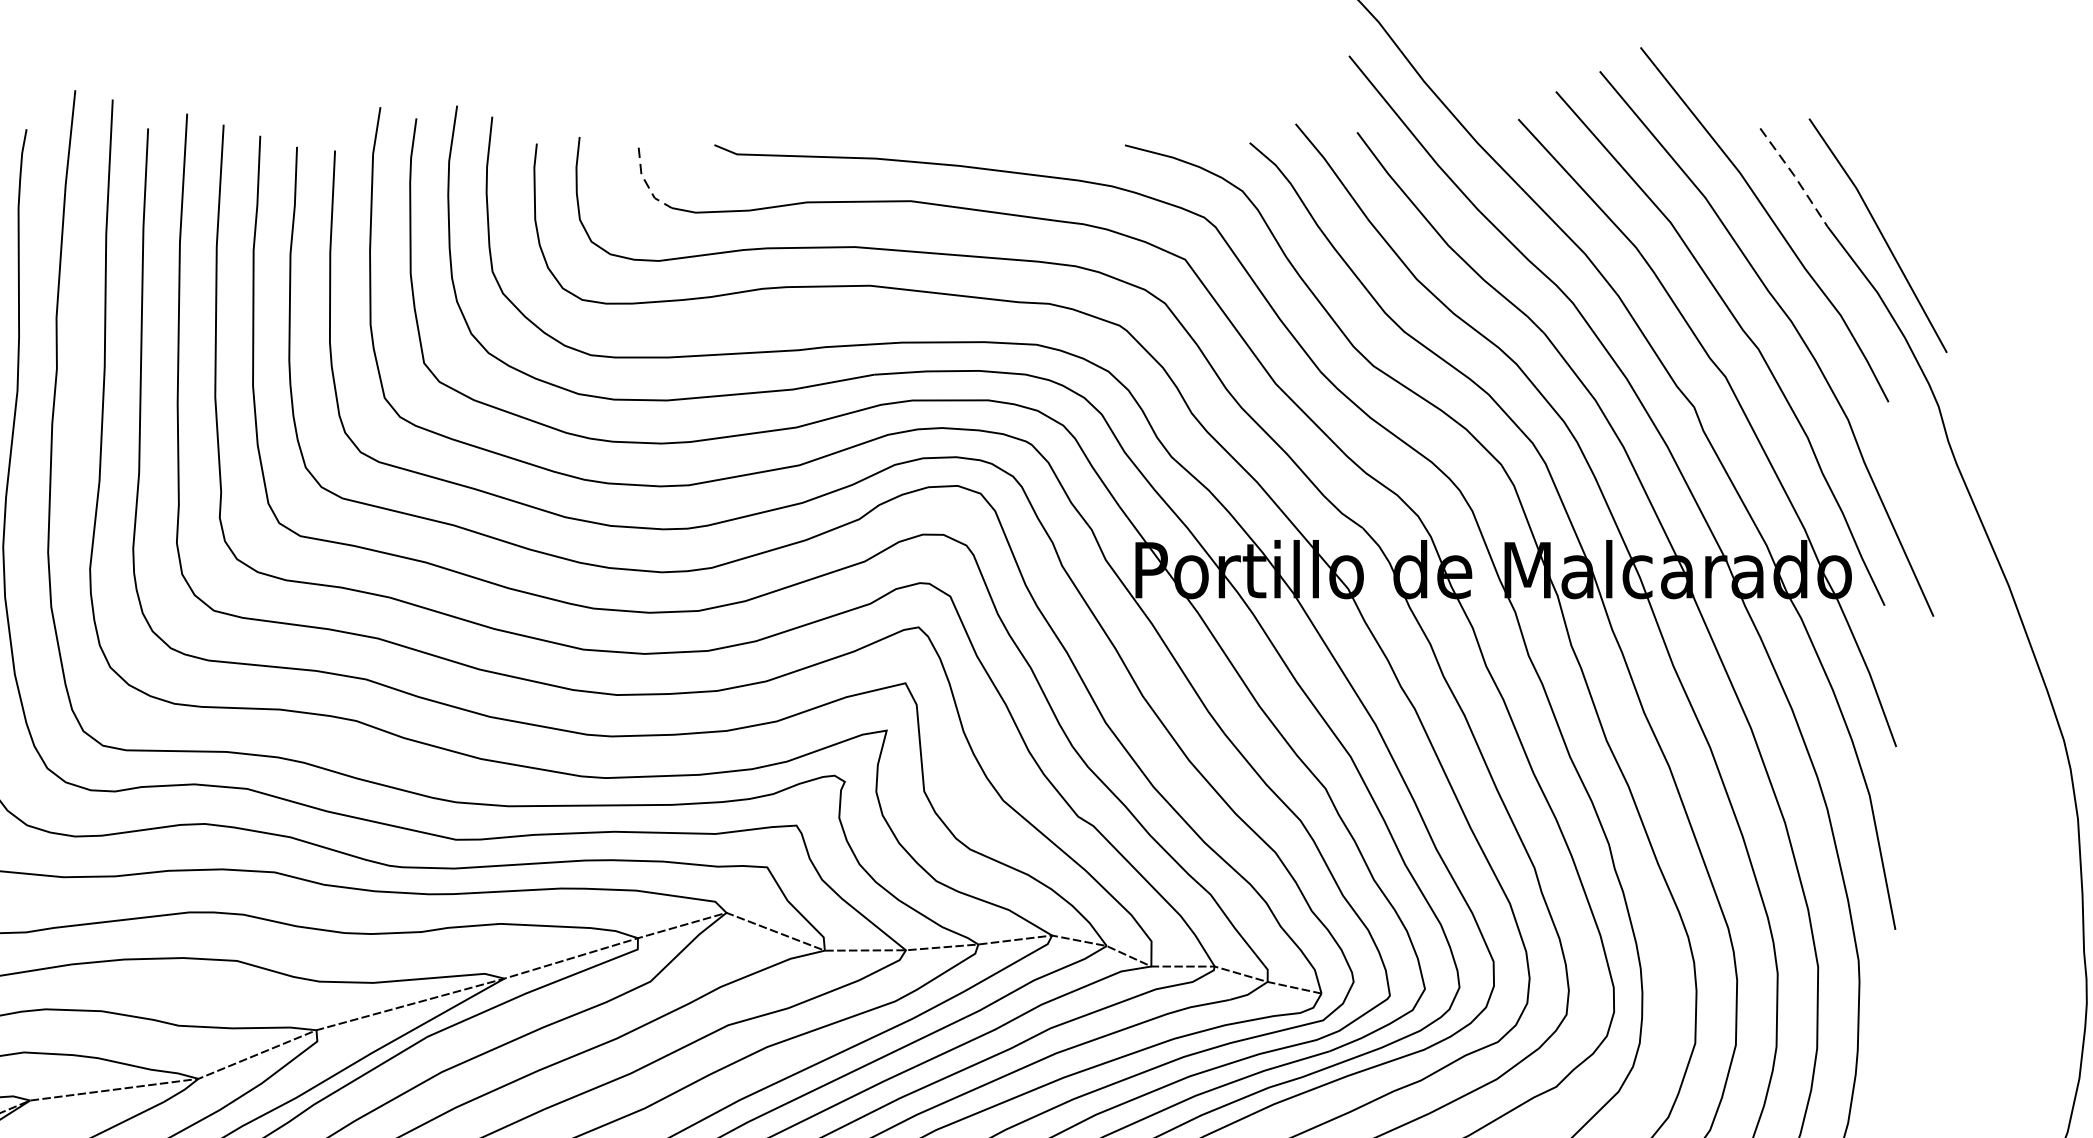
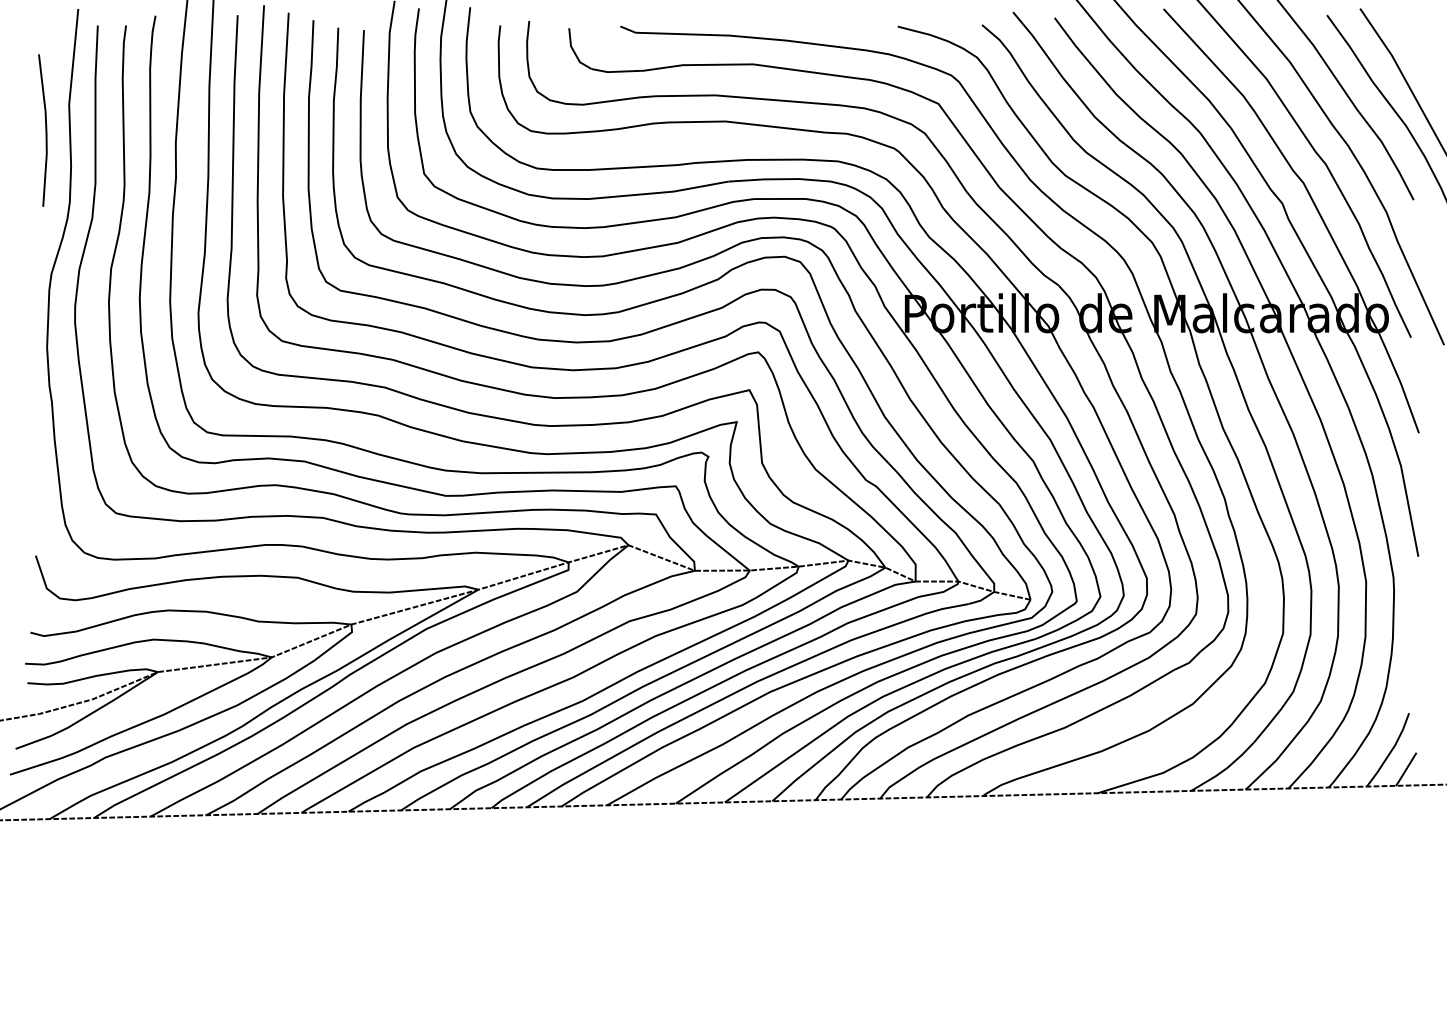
line: (1794, 176) -> (1350, 47), dashed -> solid
line: (646, 183) -> (574, 52), dashed -> solid

